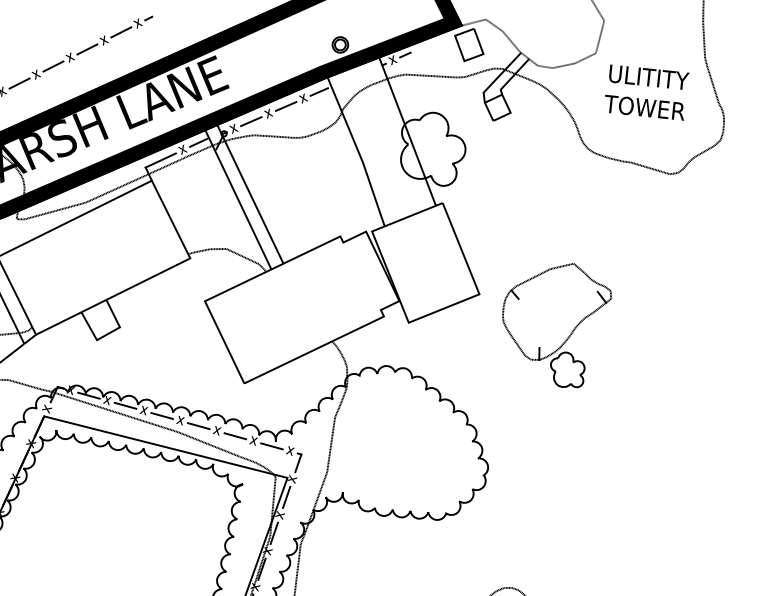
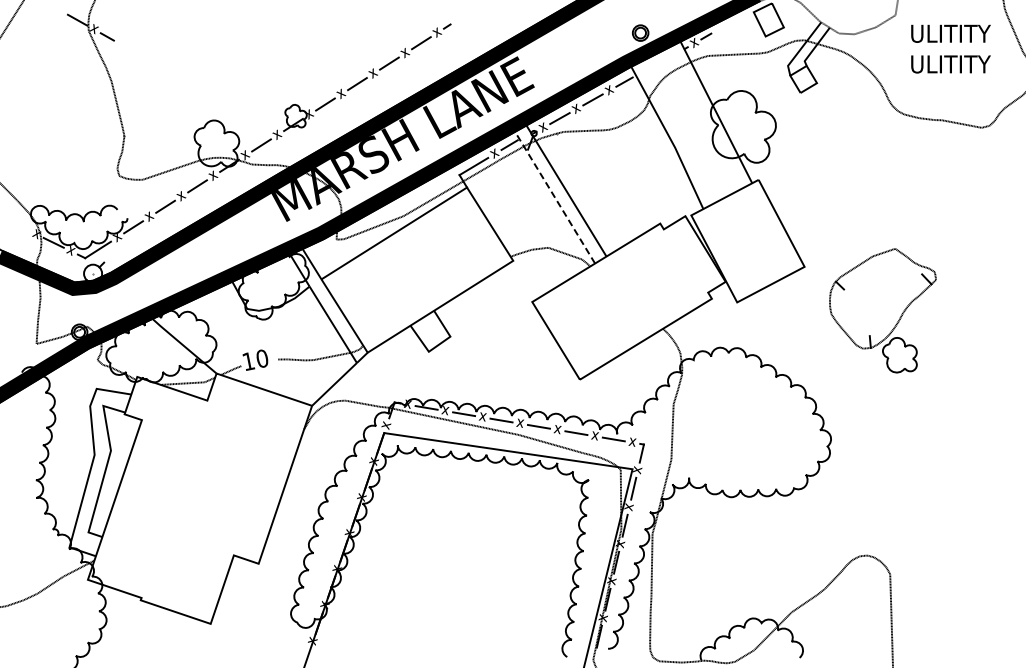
text: (644, 107) -> (949, 64), TOWER -> ULITITY
line: (237, 199) -> (554, 197), solid -> dashed
part: (554, 323) -> (882, 310), moved

